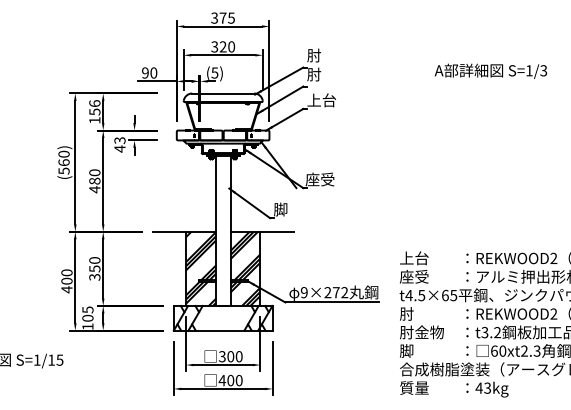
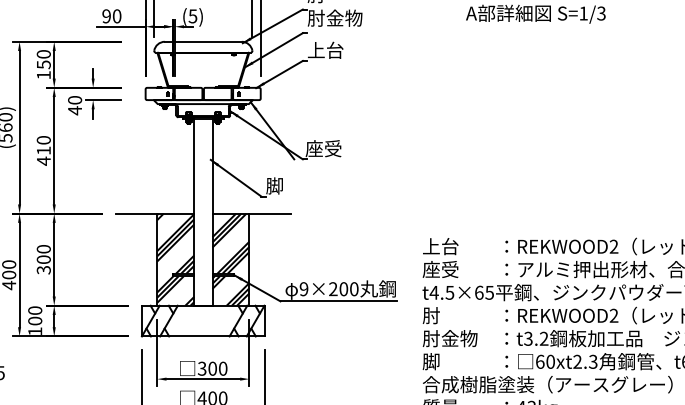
text: (336, 74) -> (344, 18), 肘 -> 肘金物
text: (94, 103) -> (43, 54), 156 -> 150
text: (119, 140) -> (74, 100), 43 -> 40
text: (94, 180) -> (43, 149), 480 -> 410
text: (94, 268) -> (43, 259), 350 -> 300
text: (340, 292) -> (348, 289), 9×272 -> 9×200
text: (87, 309) -> (34, 310), 105 -> 100

